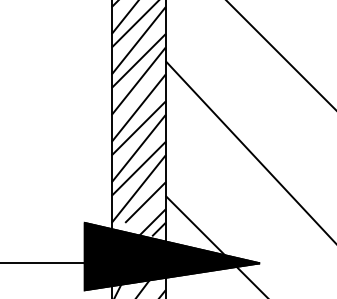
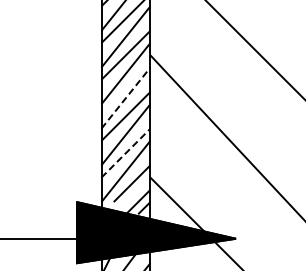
line: (139, 107) -> (126, 97), solid -> dashed
line: (138, 169) -> (125, 153), solid -> dashed

